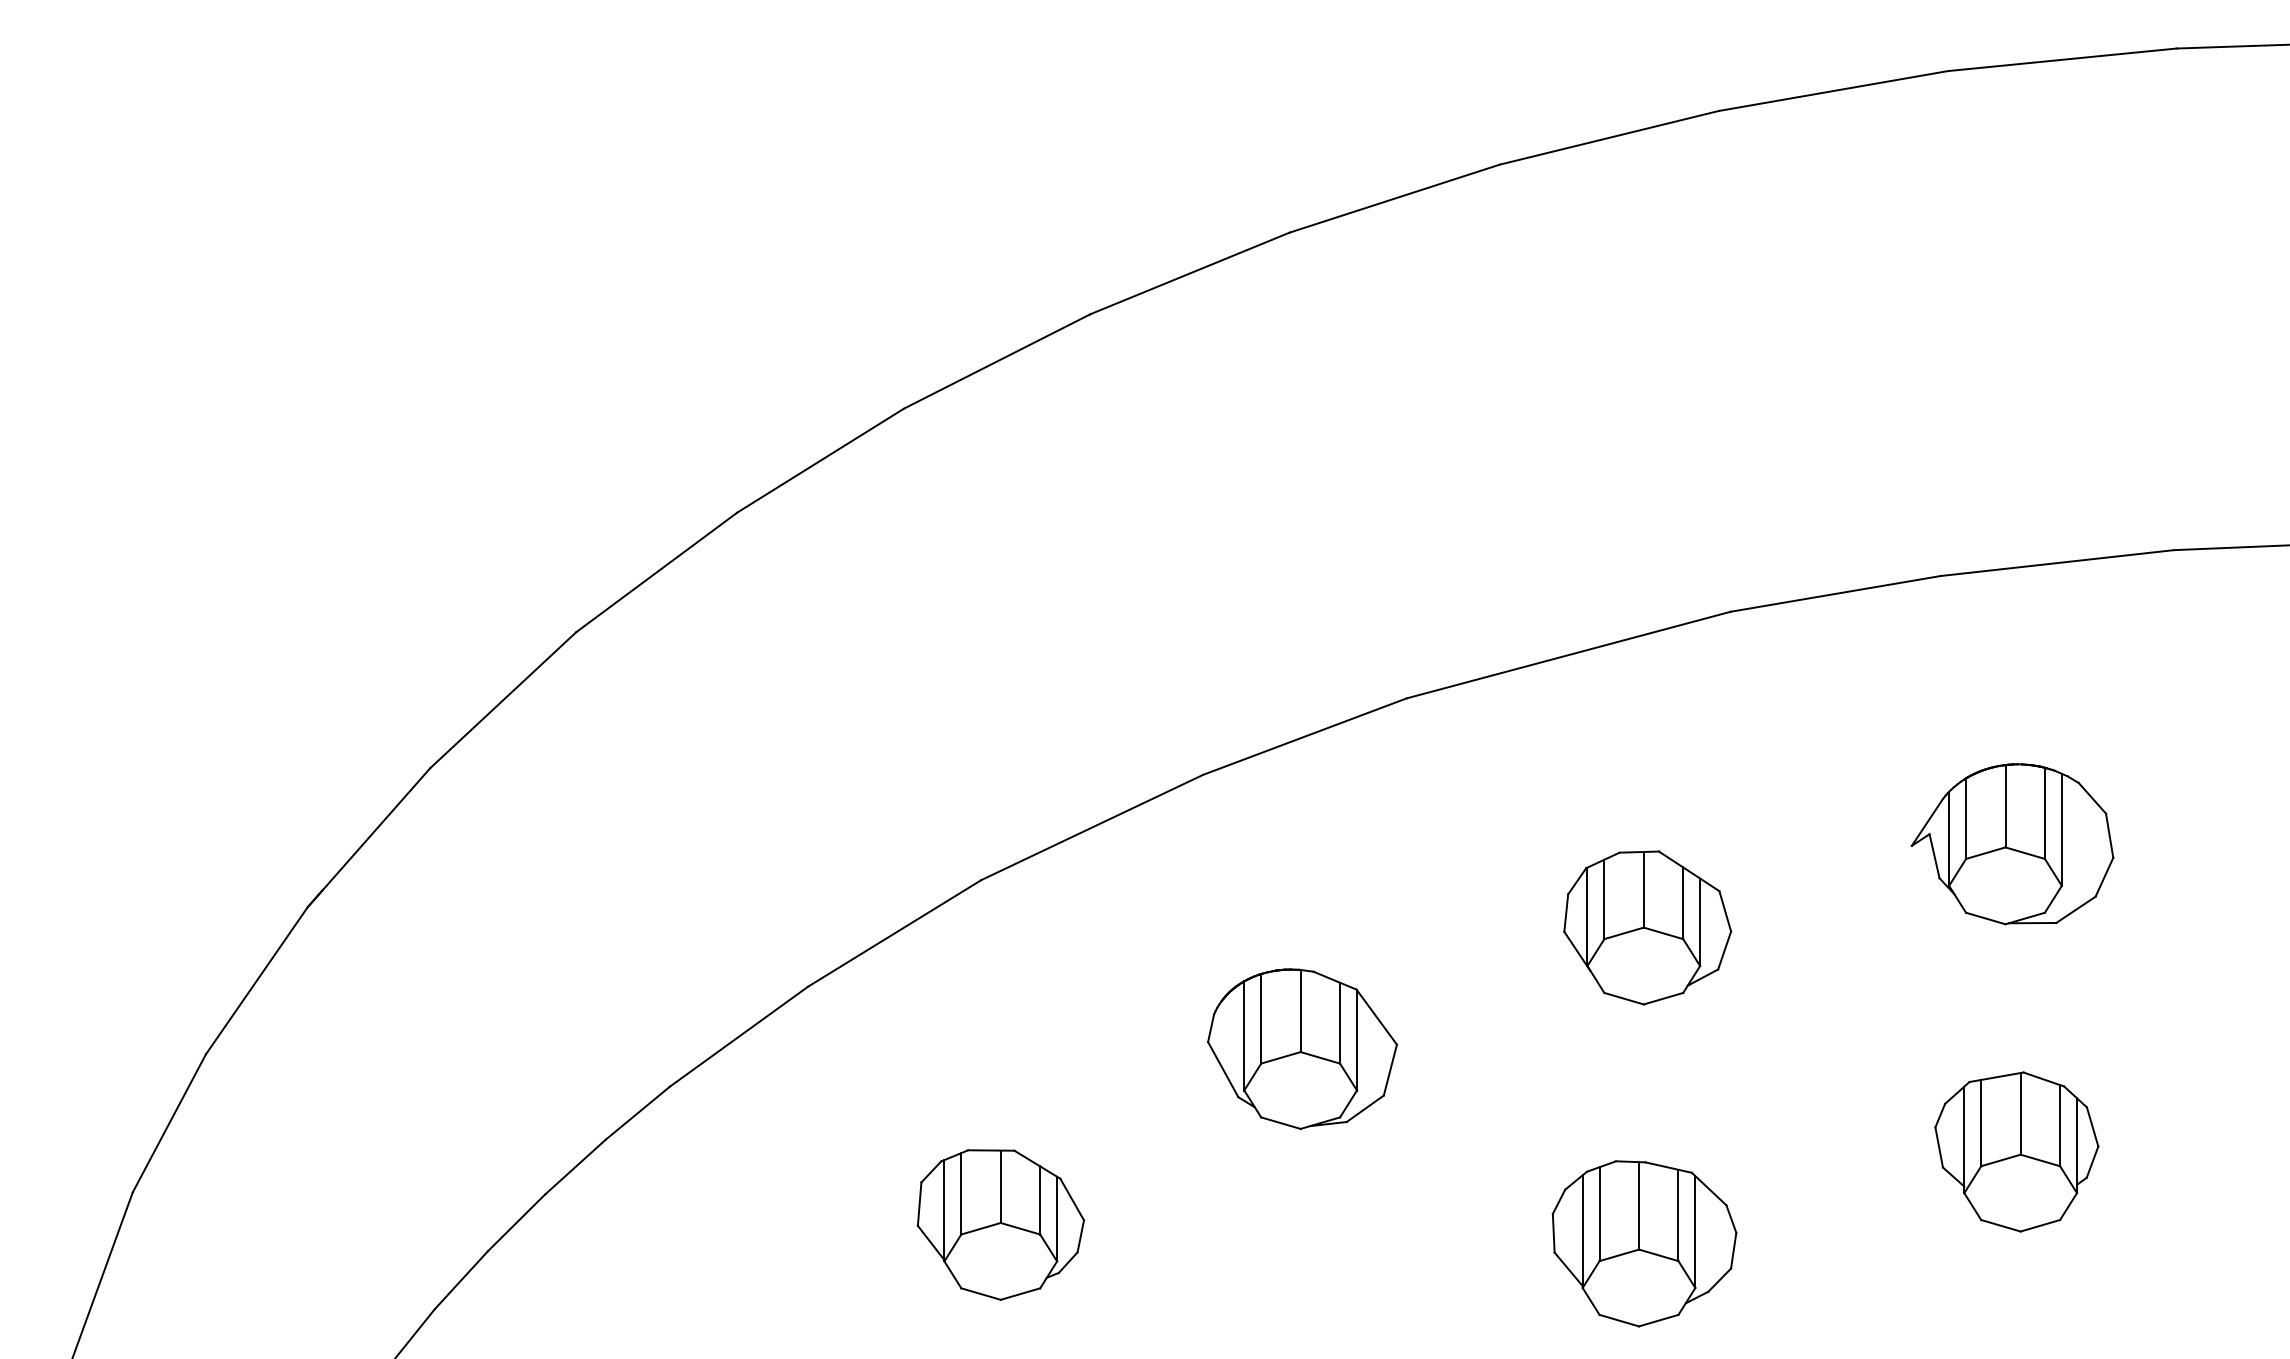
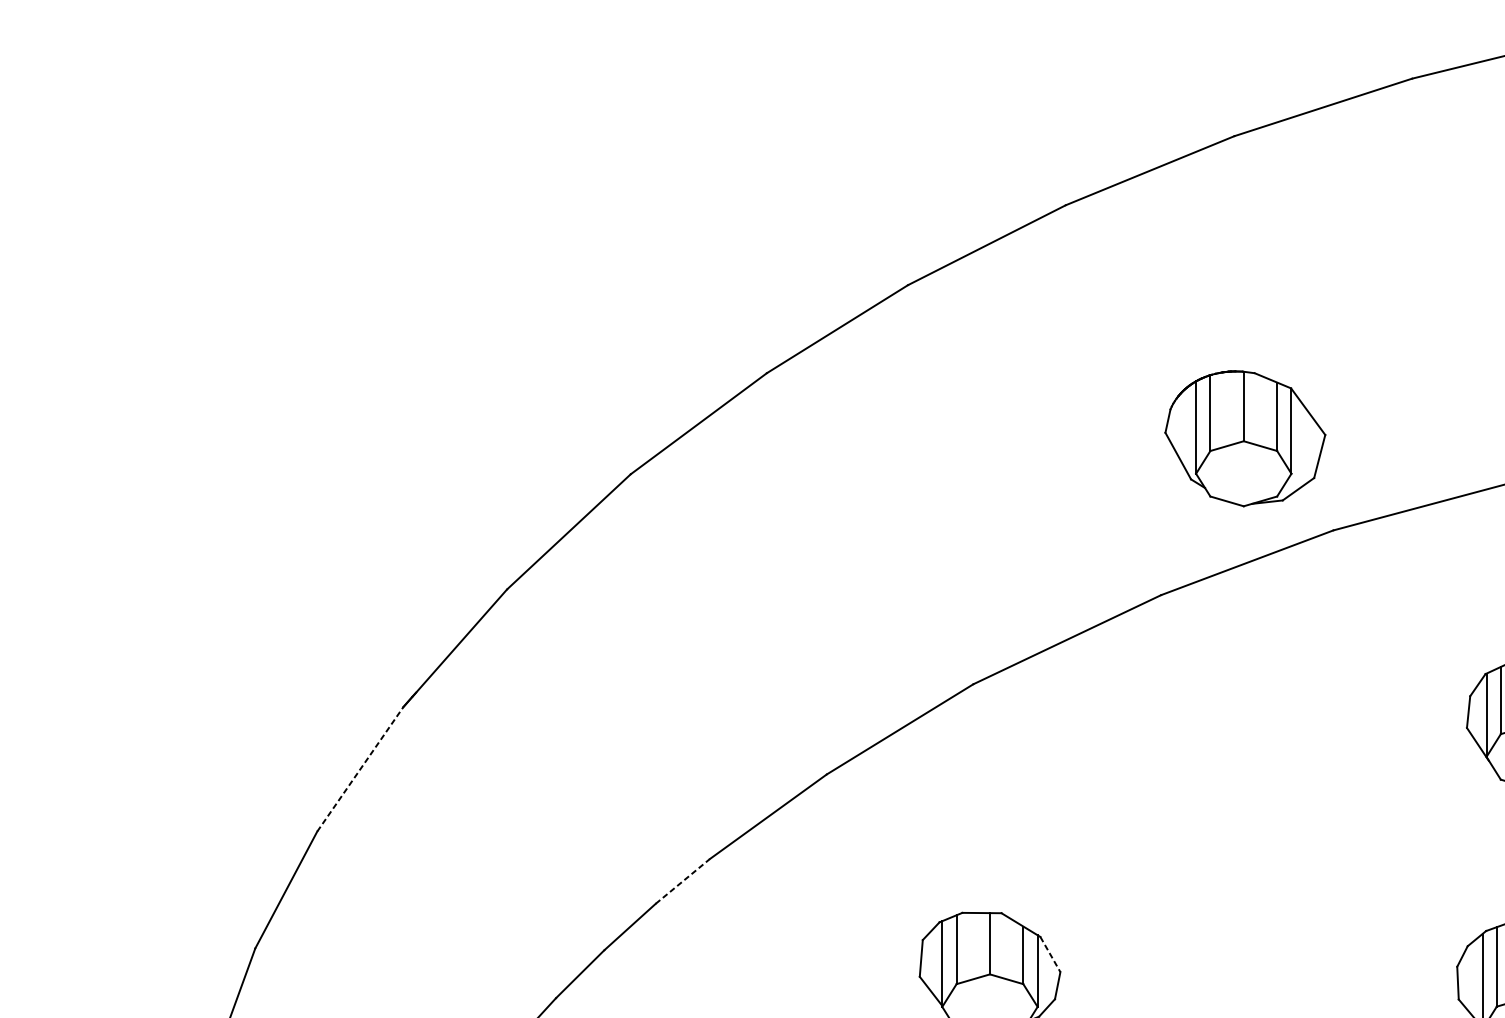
line: (257, 980) -> (360, 769), solid -> dashed
part: (1302, 1048) -> (1245, 438), moved
line: (637, 1113) -> (682, 881), solid -> dashed
line: (1072, 1199) -> (1050, 954), solid -> dashed

